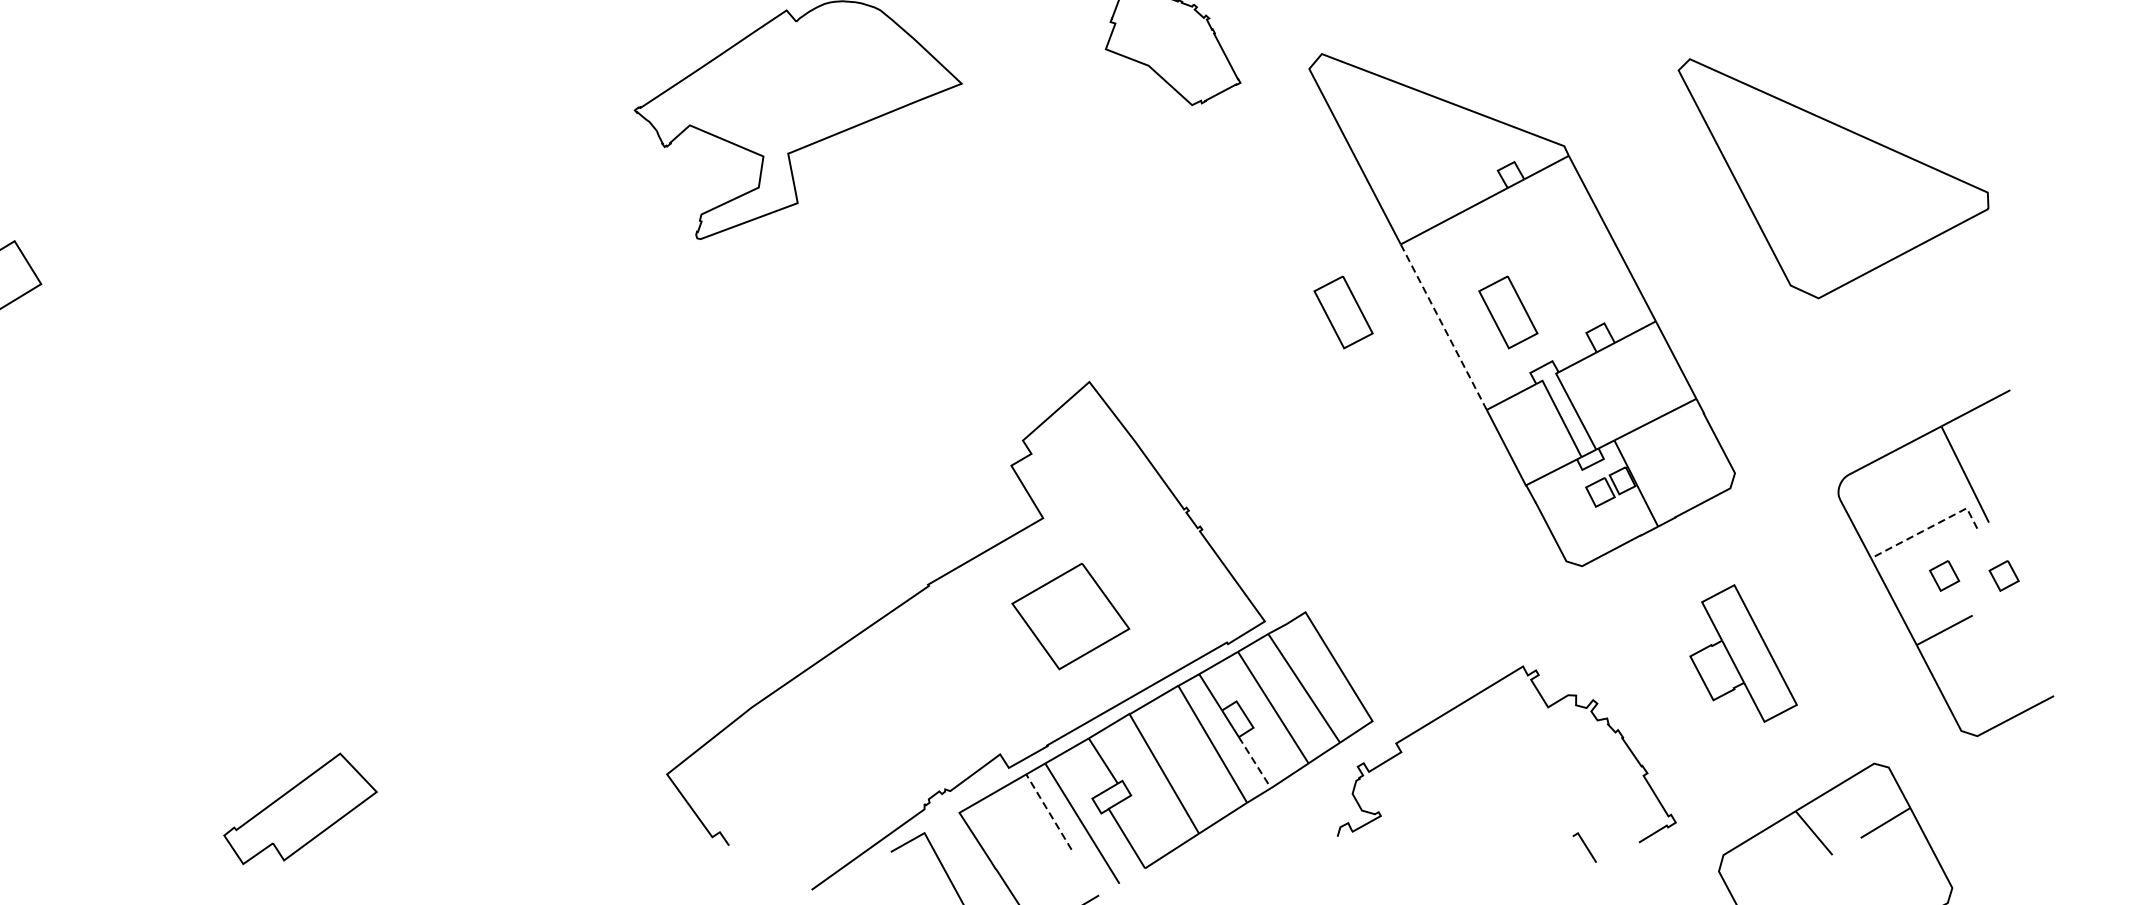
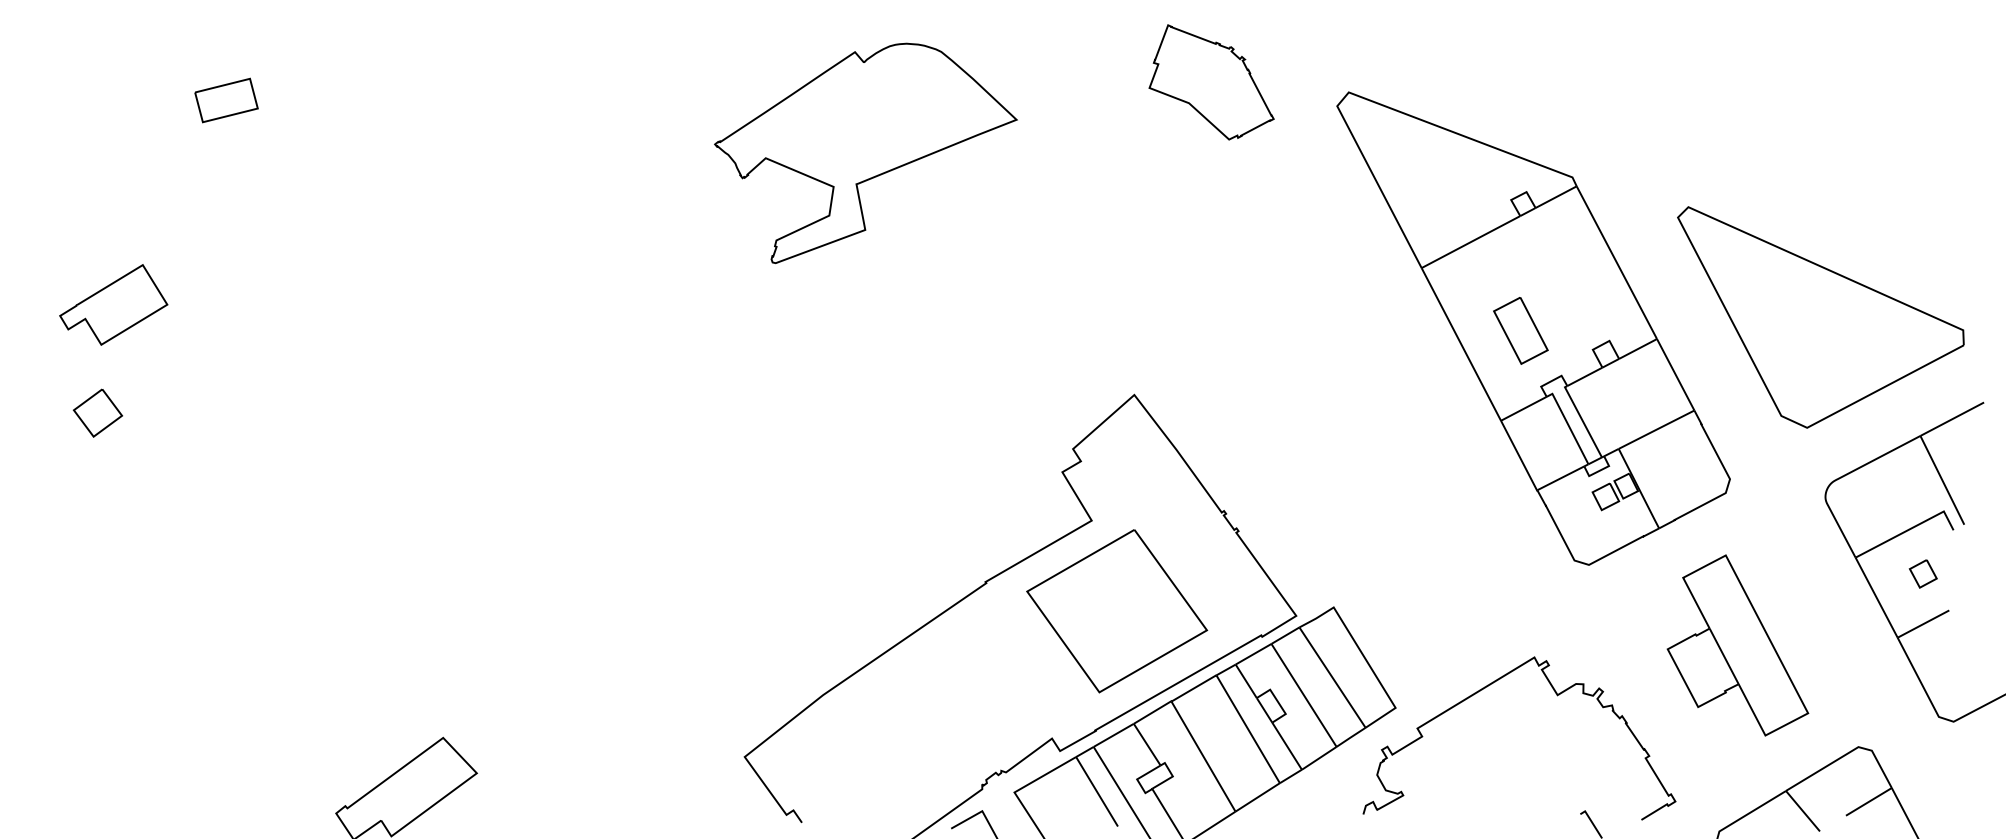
part: (105, 62) -> (226, 100), added
part: (1833, 178) -> (1820, 317), moved
part: (1343, 312) -> (1368, 330), removed
line: (1443, 327) -> (1461, 344), dashed -> solid
line: (1928, 527) -> (1908, 529), dashed -> solid
part: (2003, 575) -> (1977, 573), removed
part: (1071, 616) -> (1117, 611), size x1.67
part: (1743, 653) -> (1737, 645), size x1.43
line: (1255, 763) -> (1287, 746), dashed -> solid
line: (1049, 811) -> (1097, 791), dashed -> solid

